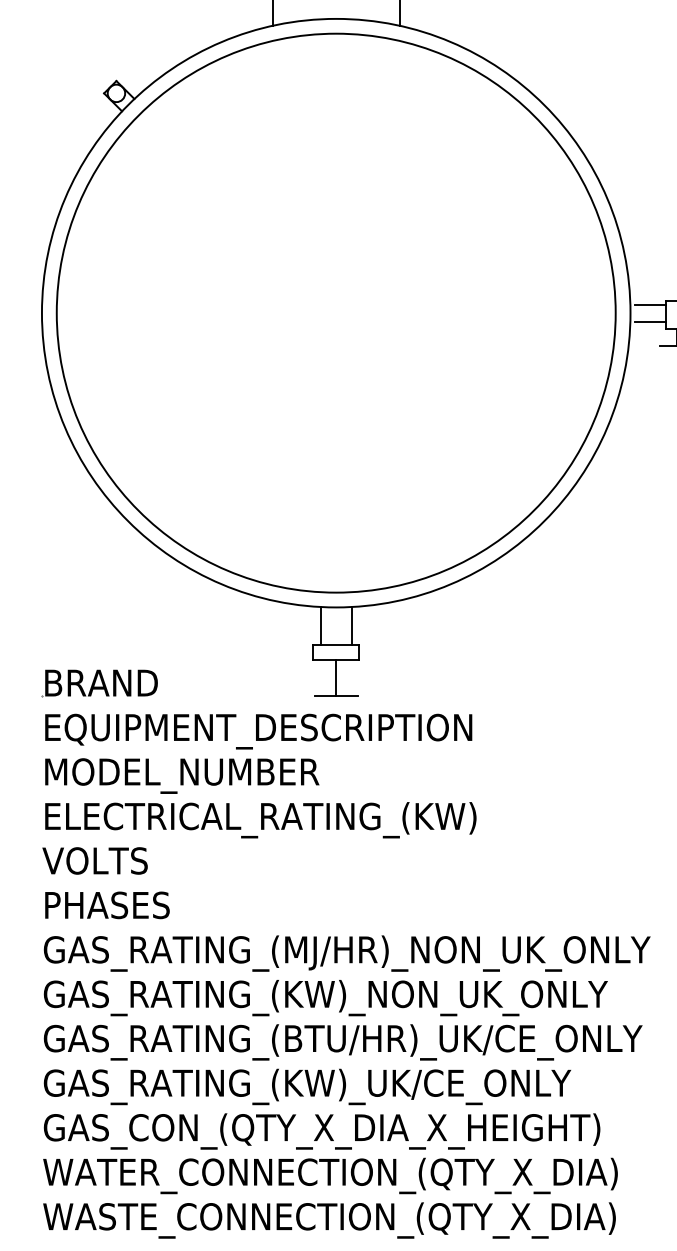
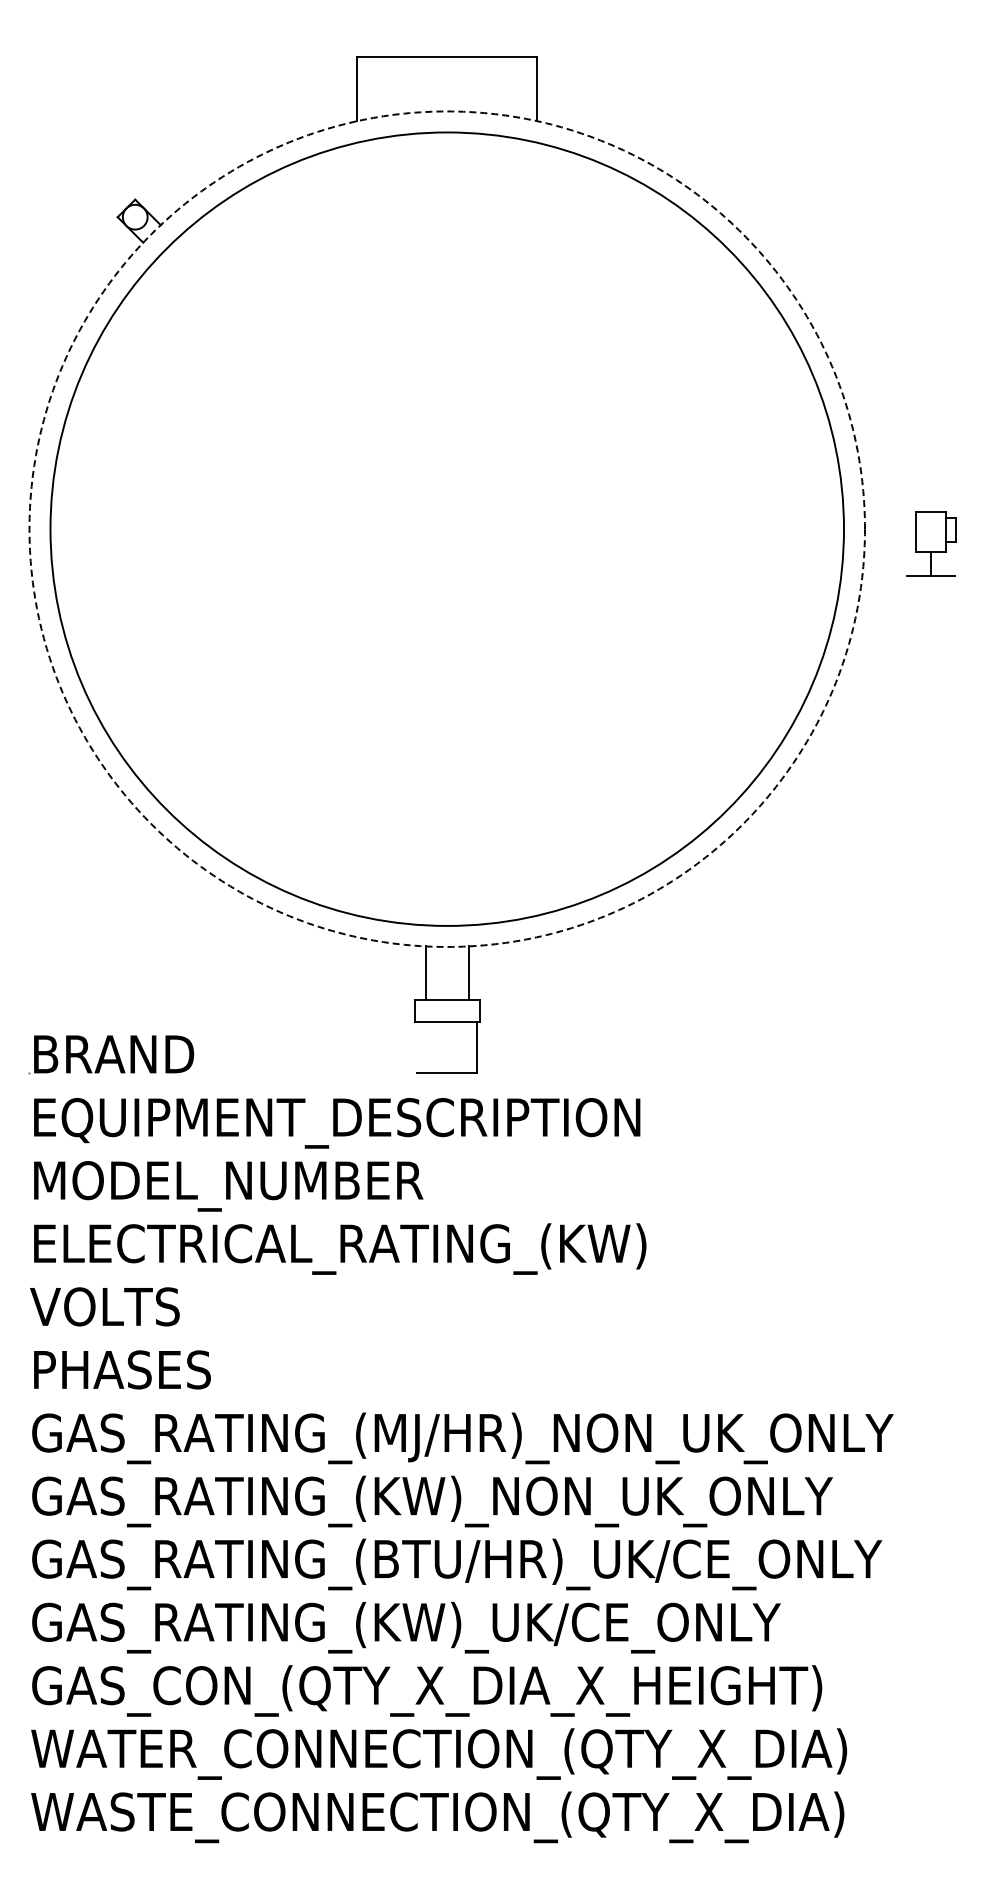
line: (650, 305) -> (893, 518), removed
circle: (336, 312) -> (447, 528), solid -> dashed
line: (650, 322) -> (893, 542), removed
line: (336, 678) -> (477, 1047), moved

